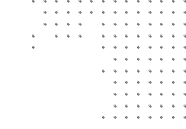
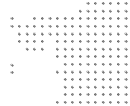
part: (32, 41) -> (11, 68), moved

